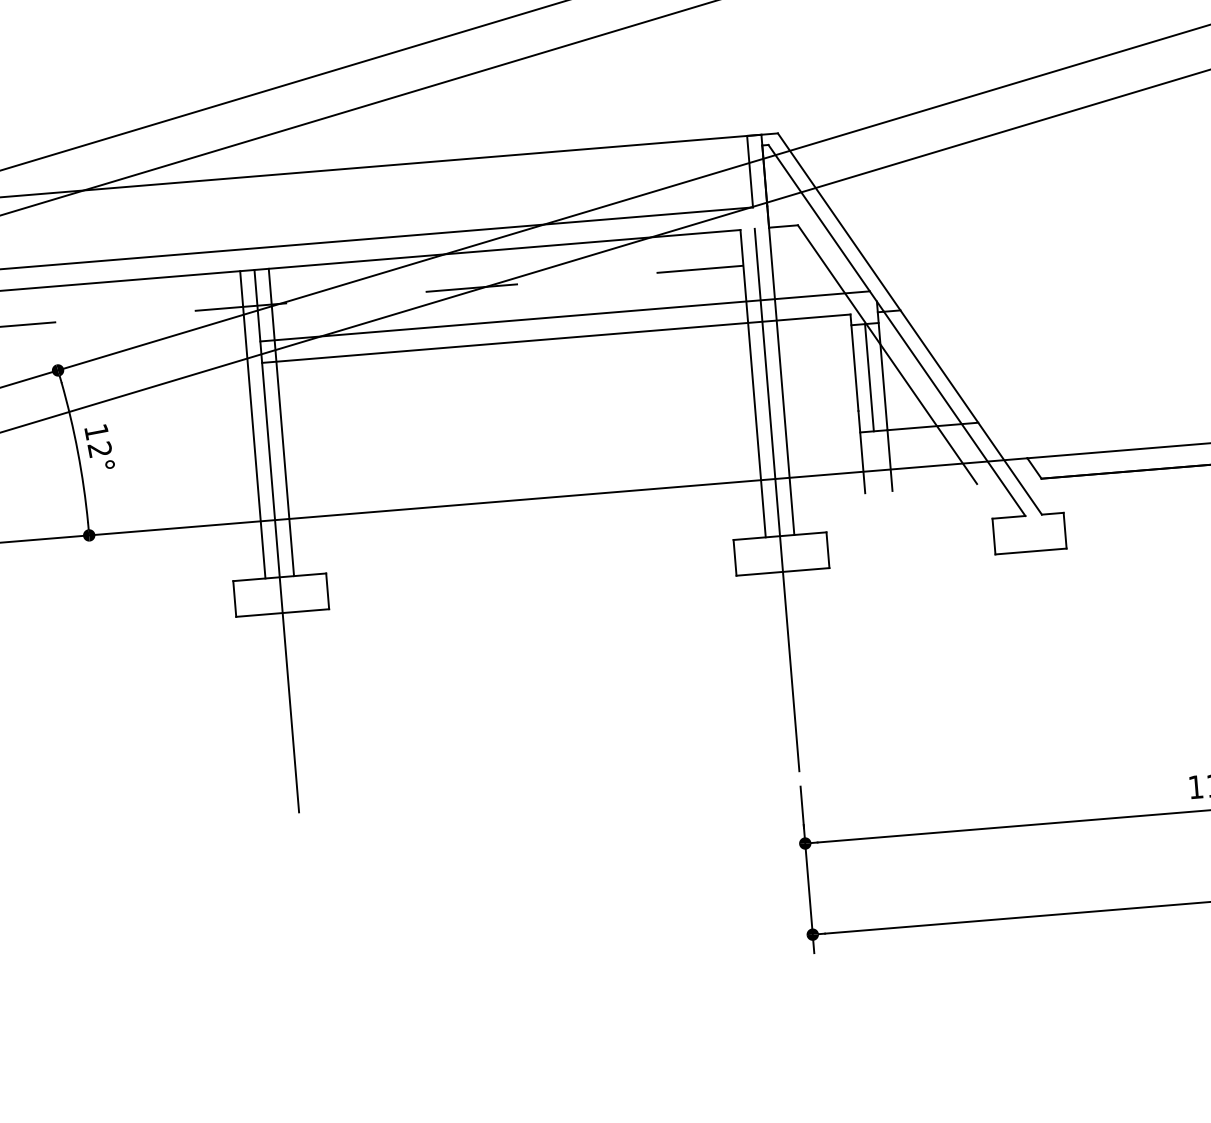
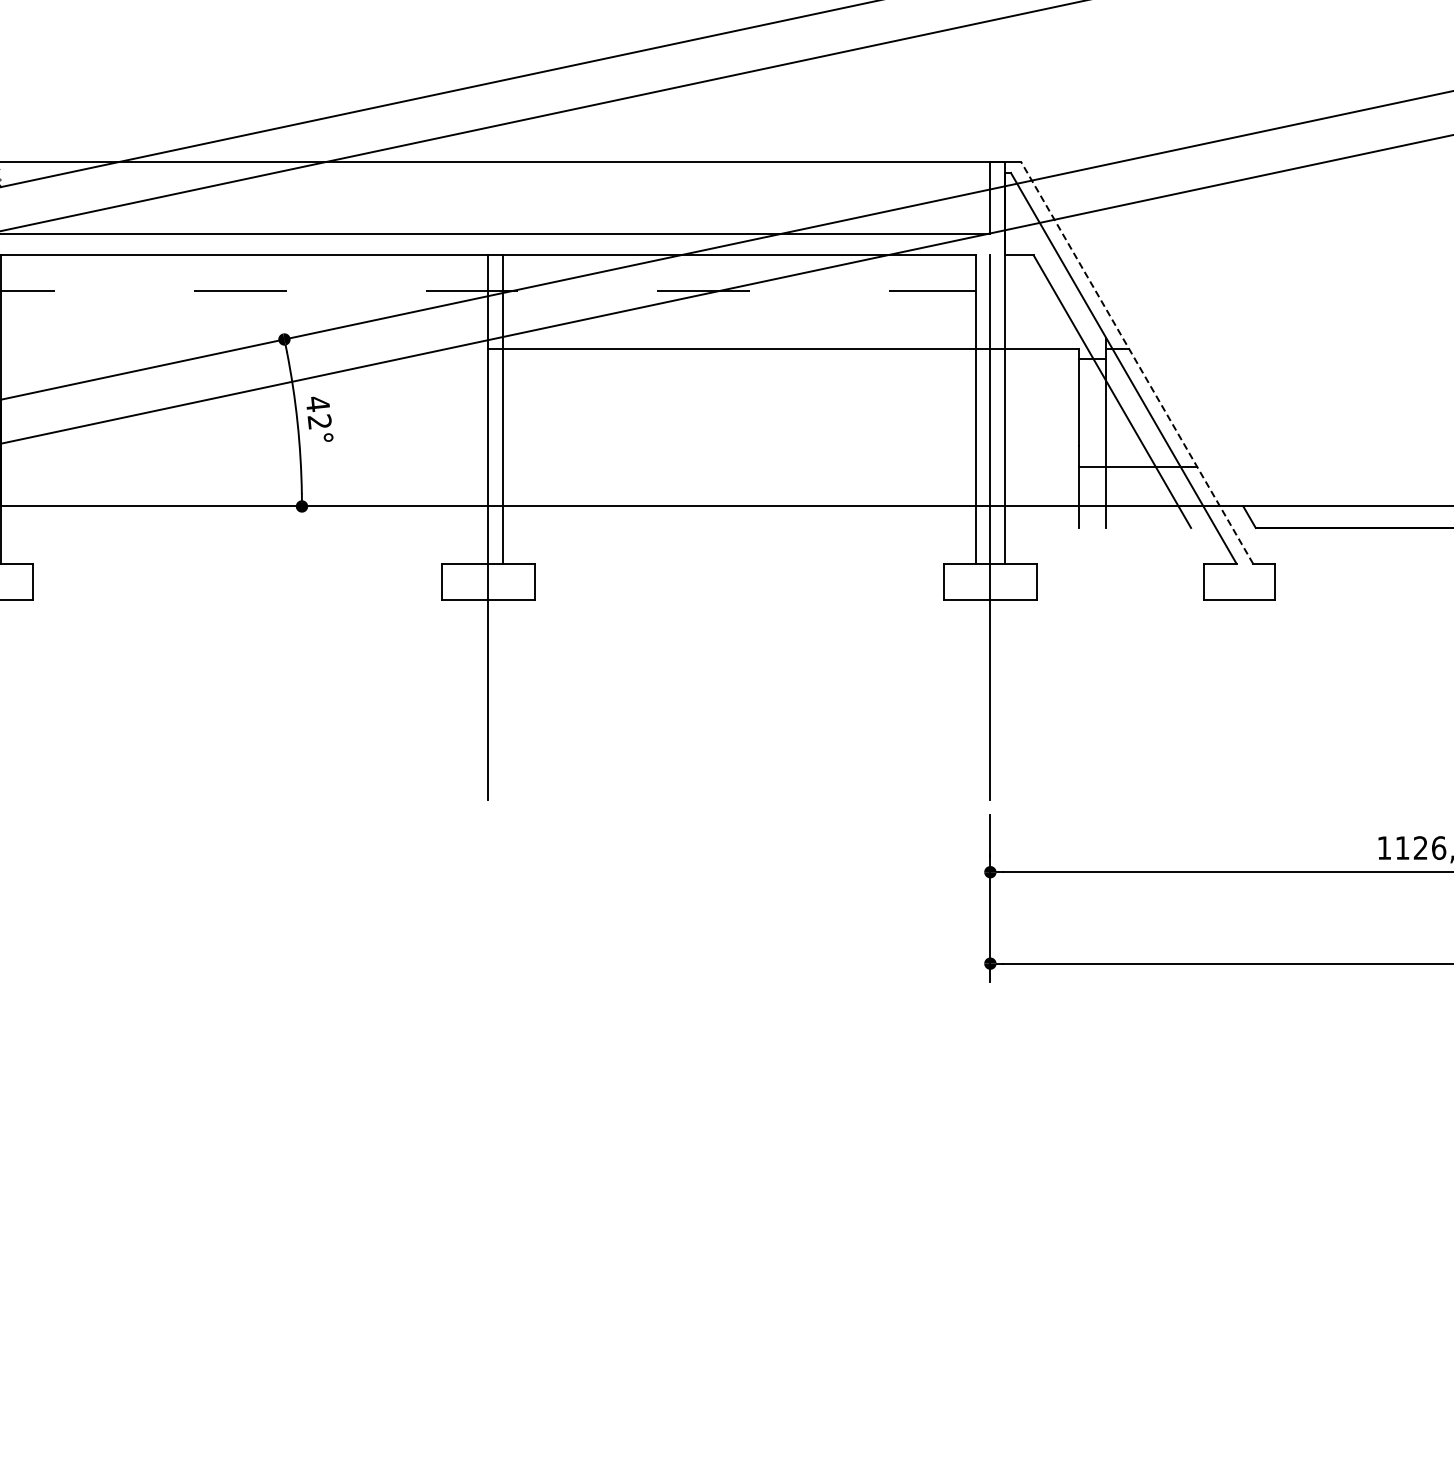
line: (564, 316) -> (793, 327), removed
line: (910, 324) -> (1137, 363), solid -> dashed
line: (869, 377) -> (1092, 413), removed
line: (253, 424) -> (474, 409), removed
text: (96, 431) -> (317, 403), 12° -> 42°

